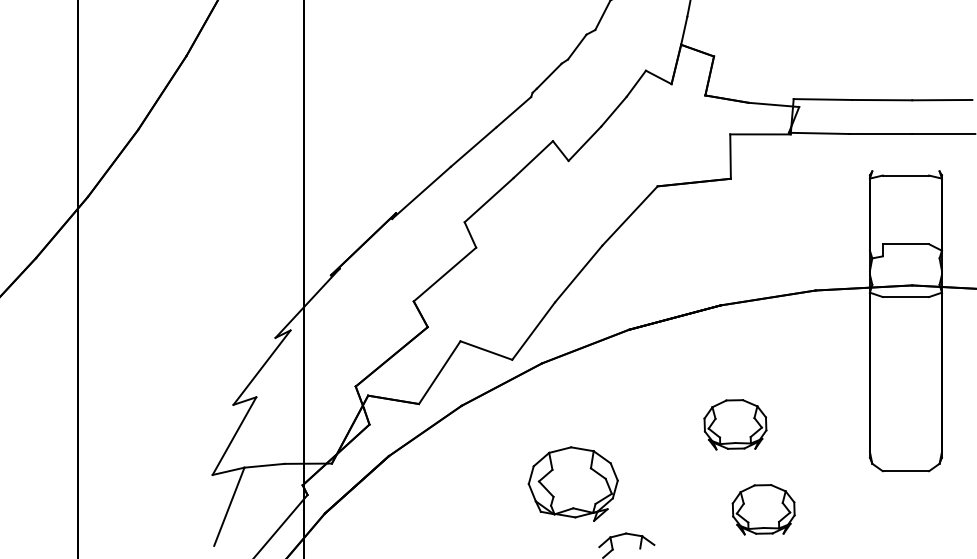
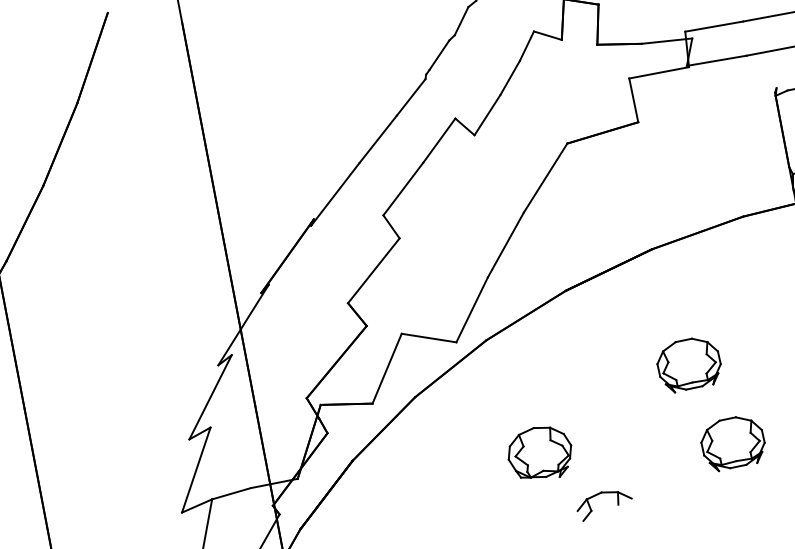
part: (573, 484) -> (540, 453), size x0.71

